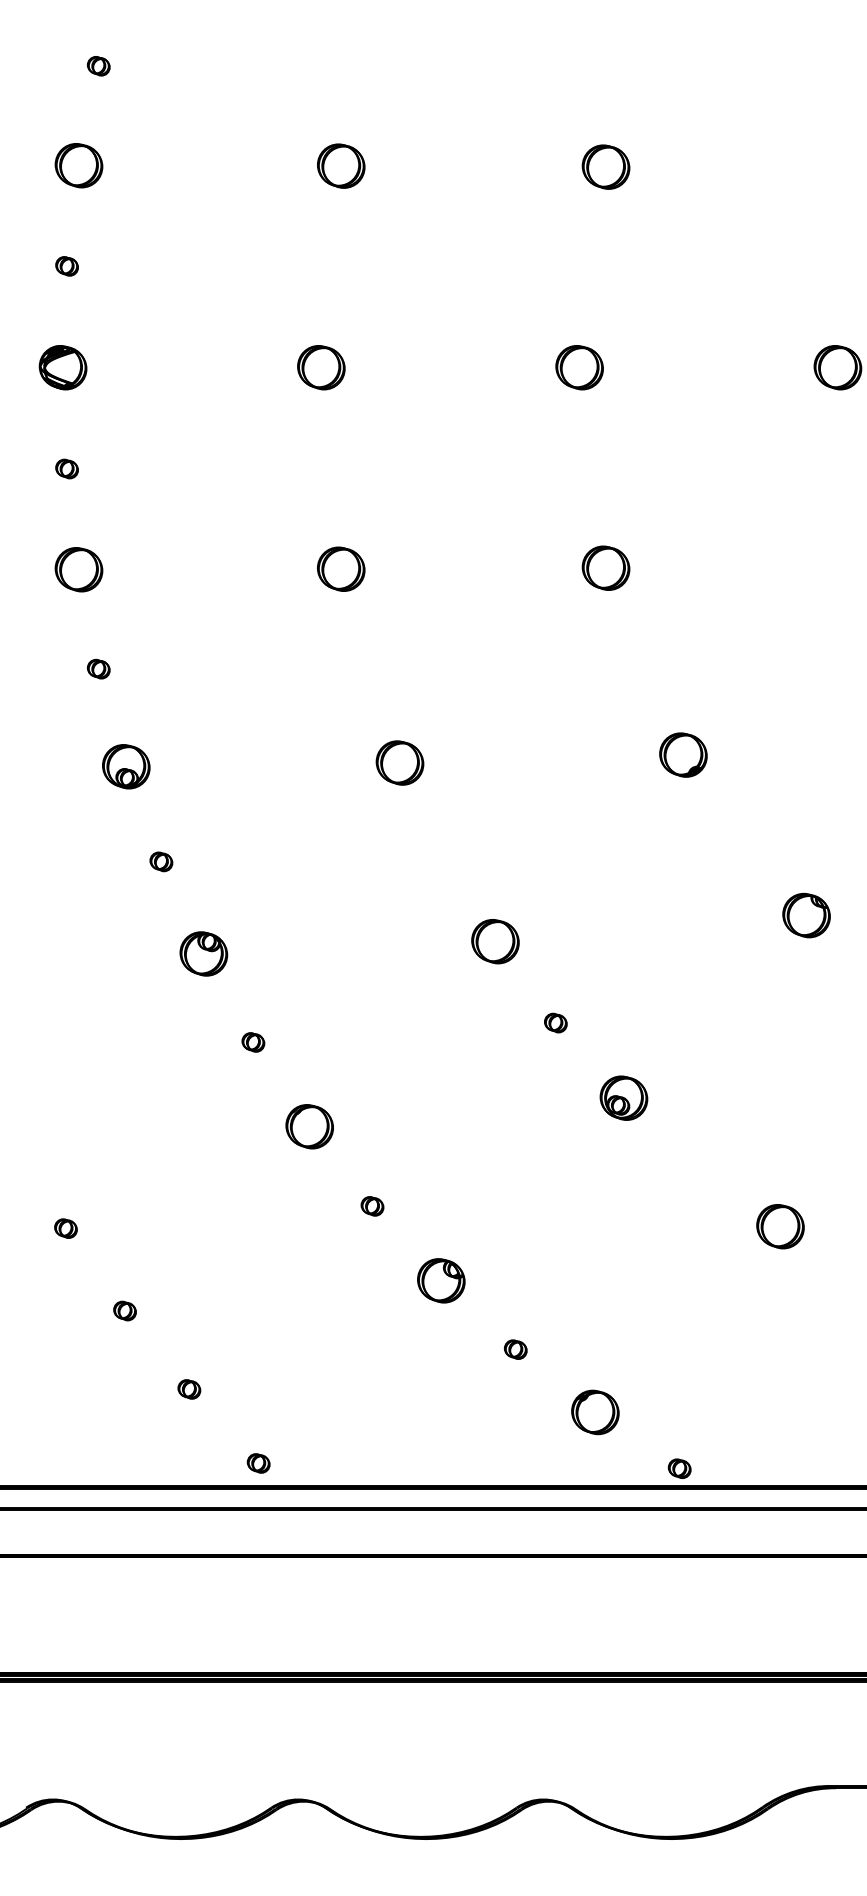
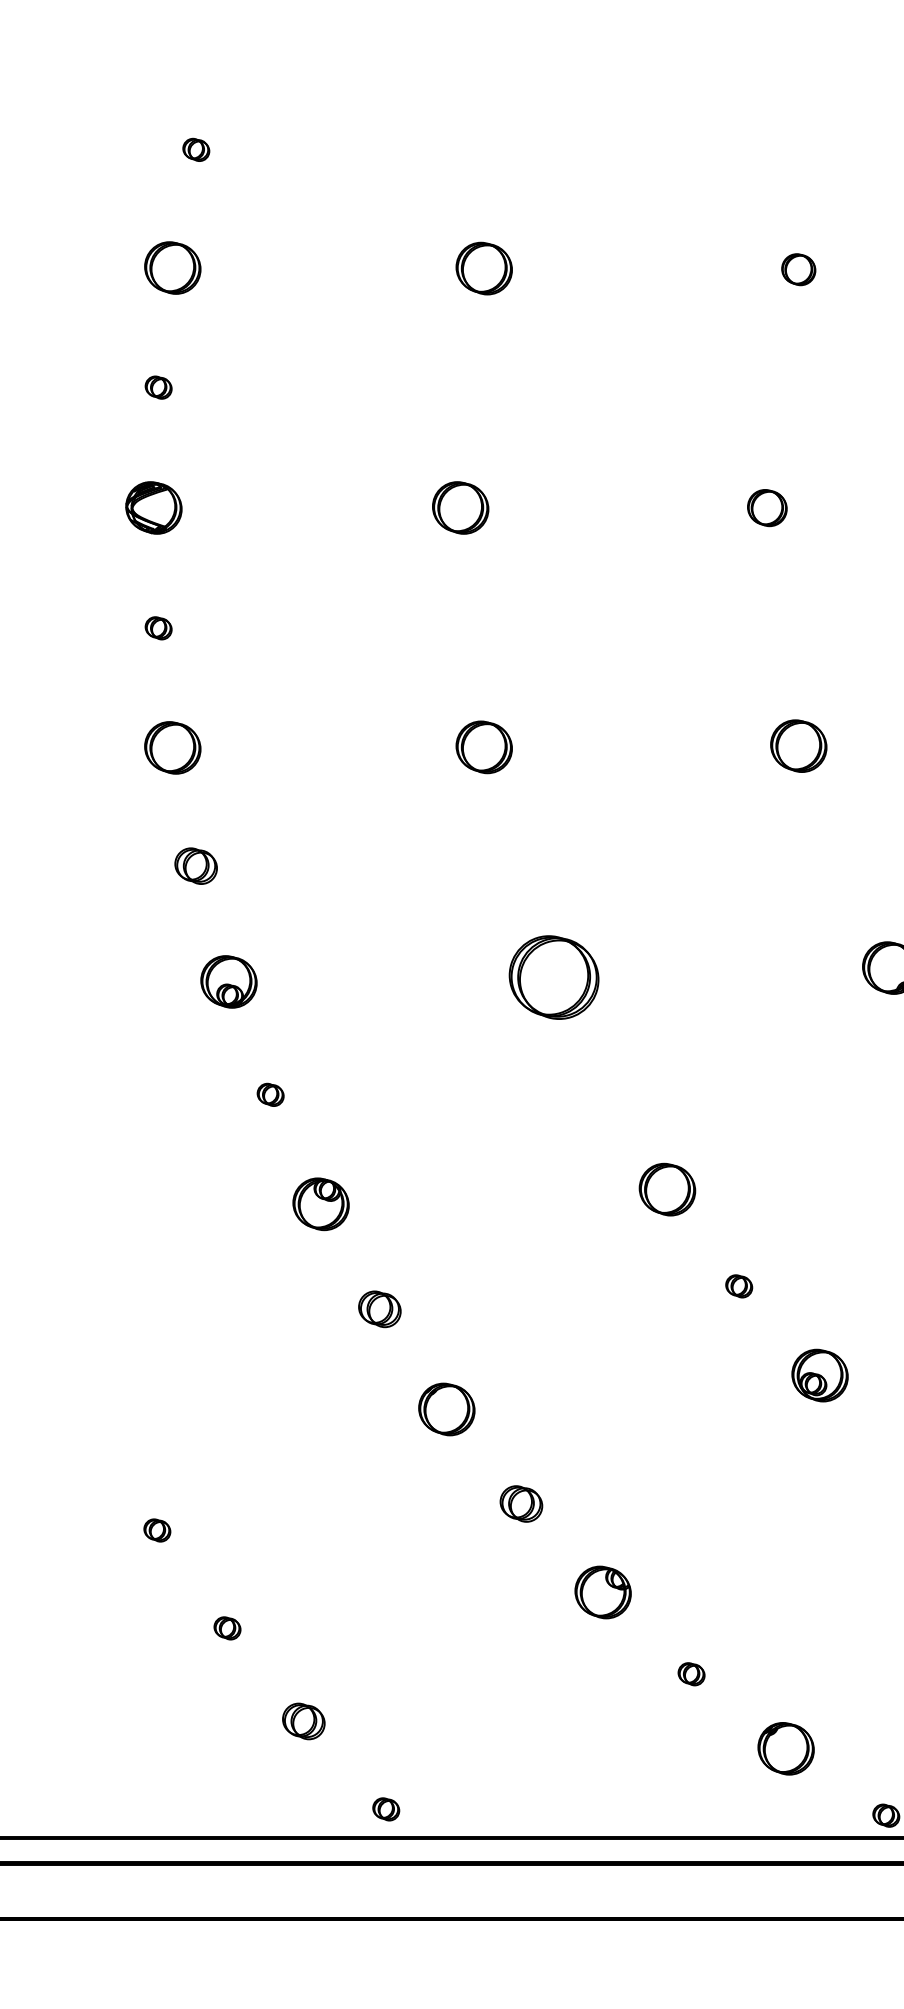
part: (605, 166) -> (798, 269), size x0.6
part: (579, 367) -> (767, 507), size x0.7
part: (98, 668) -> (195, 865), size x1.6
part: (399, 762) -> (553, 976), size x1.6
part: (253, 1042) -> (380, 1309), size x1.6
part: (372, 1206) -> (521, 1504), size x1.6
part: (189, 1389) -> (304, 1721), size x1.6

